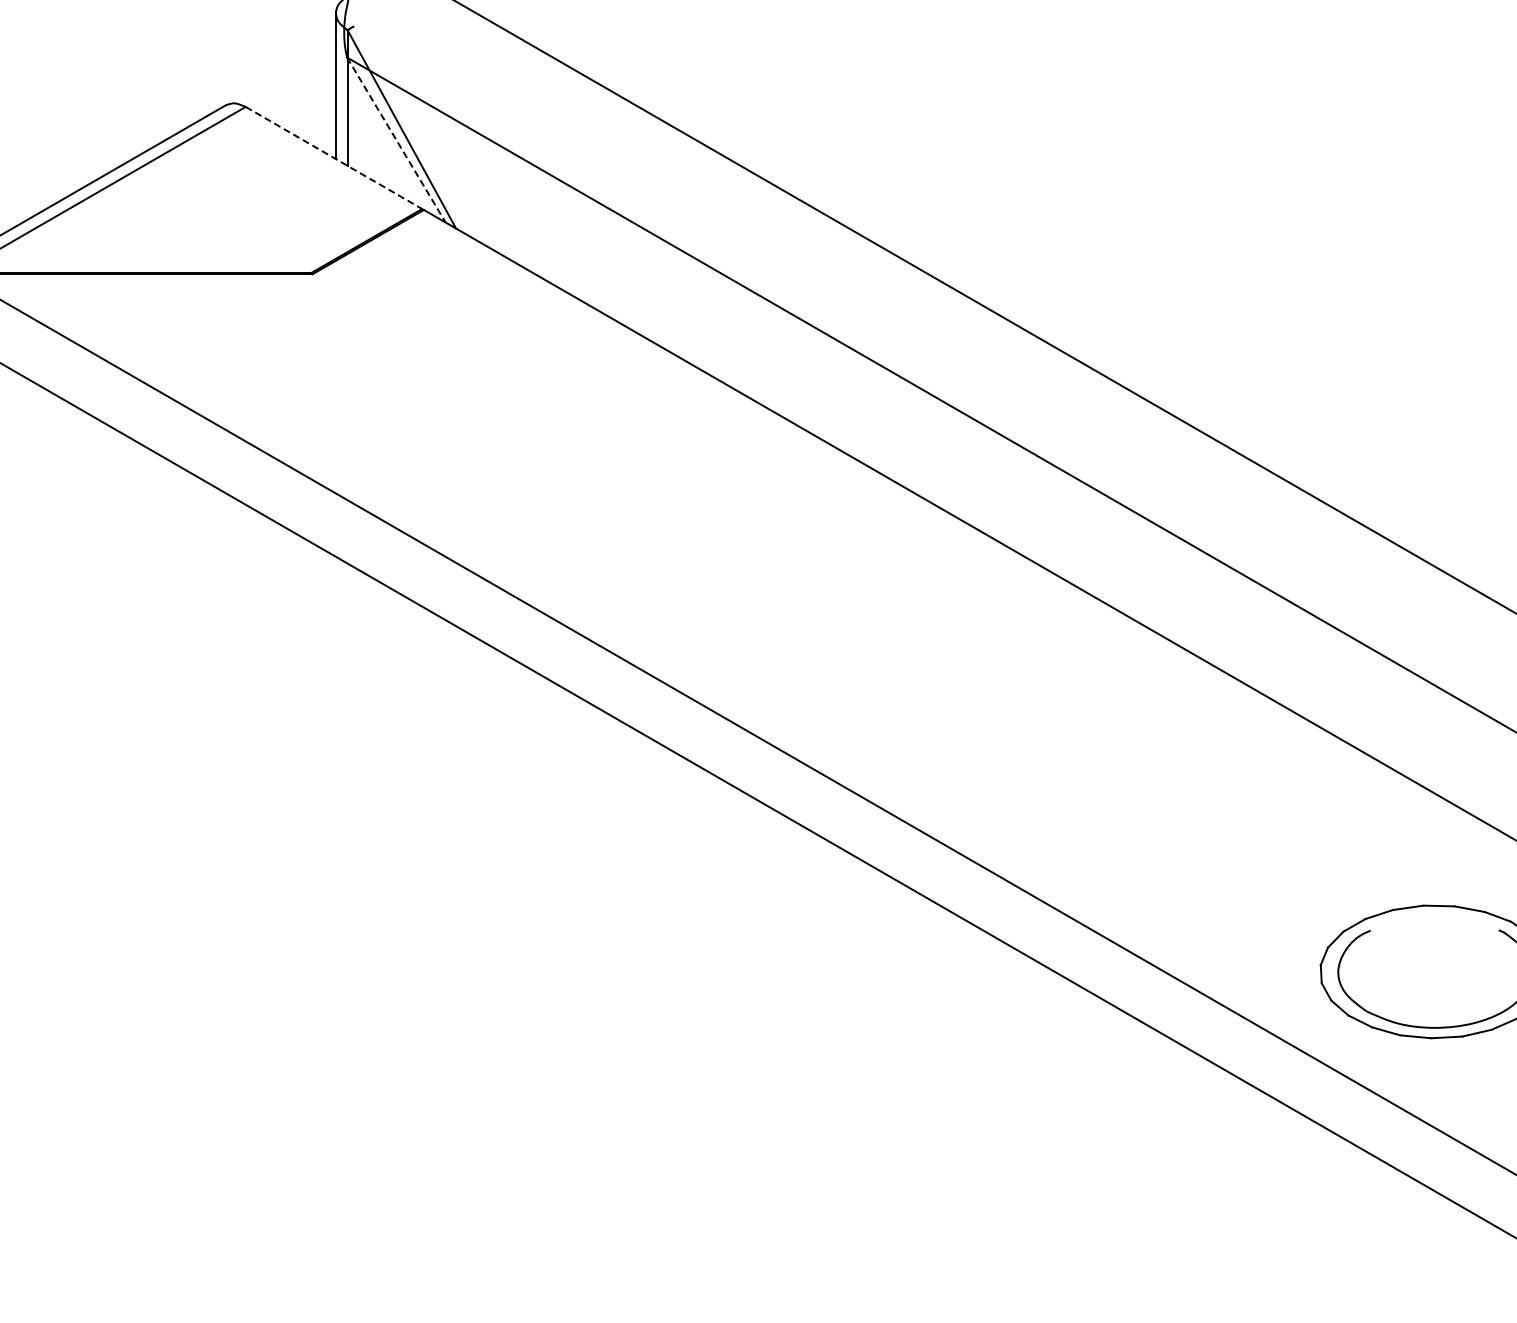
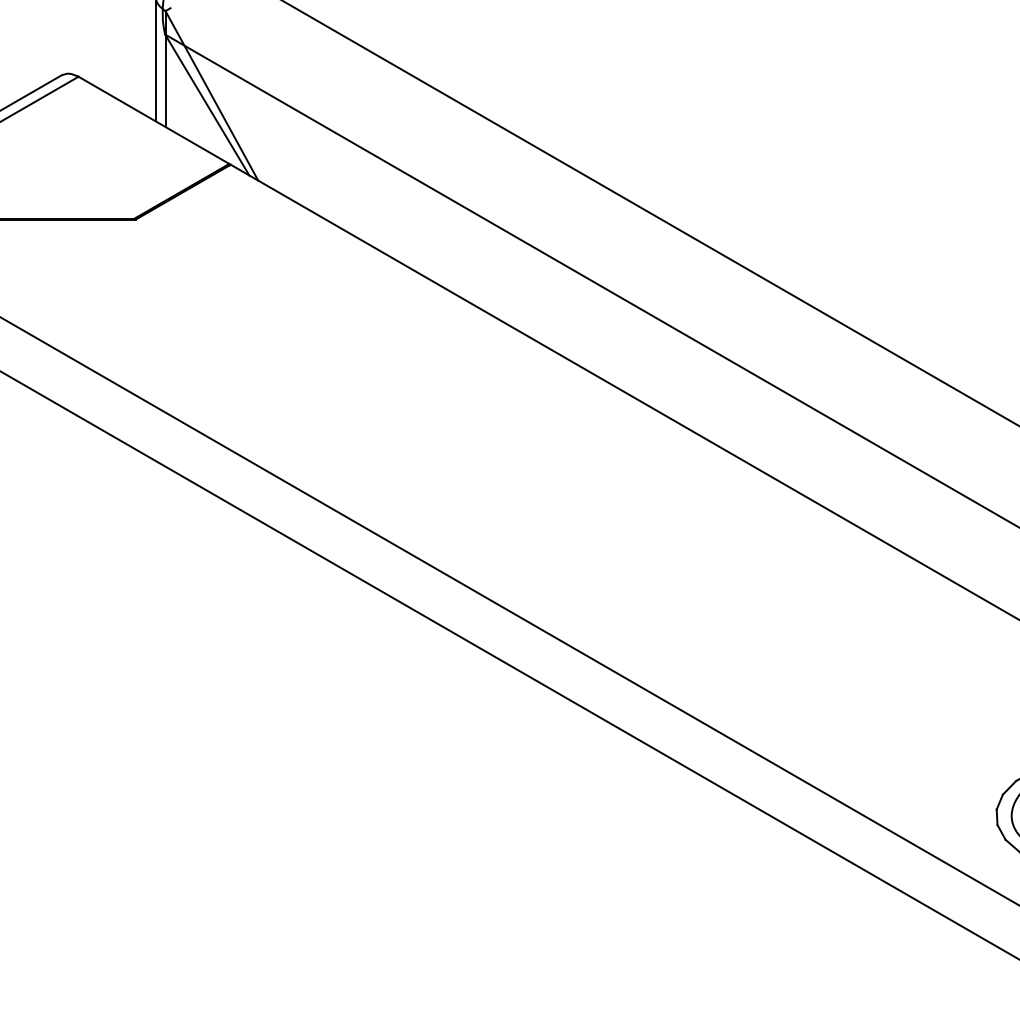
line: (396, 140) -> (207, 105), dashed -> solid
line: (333, 157) -> (153, 119), dashed -> solid

